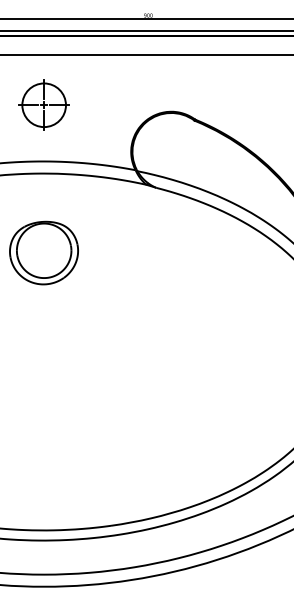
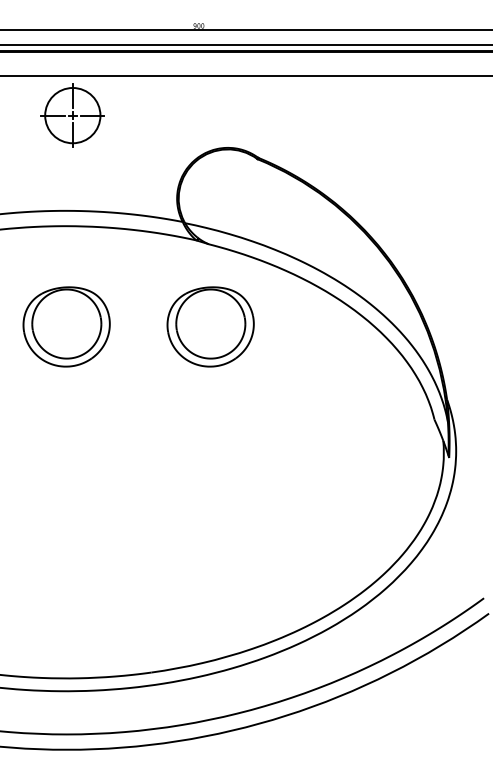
part: (43, 105) -> (72, 115), moved
part: (157, 252) -> (210, 326), added

